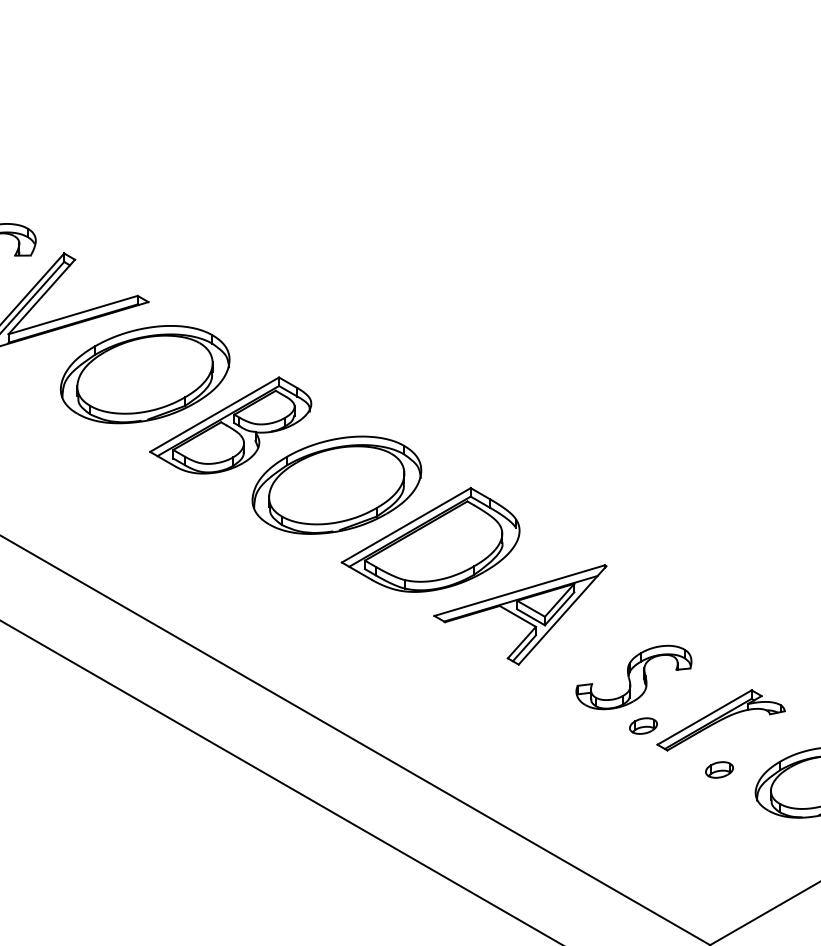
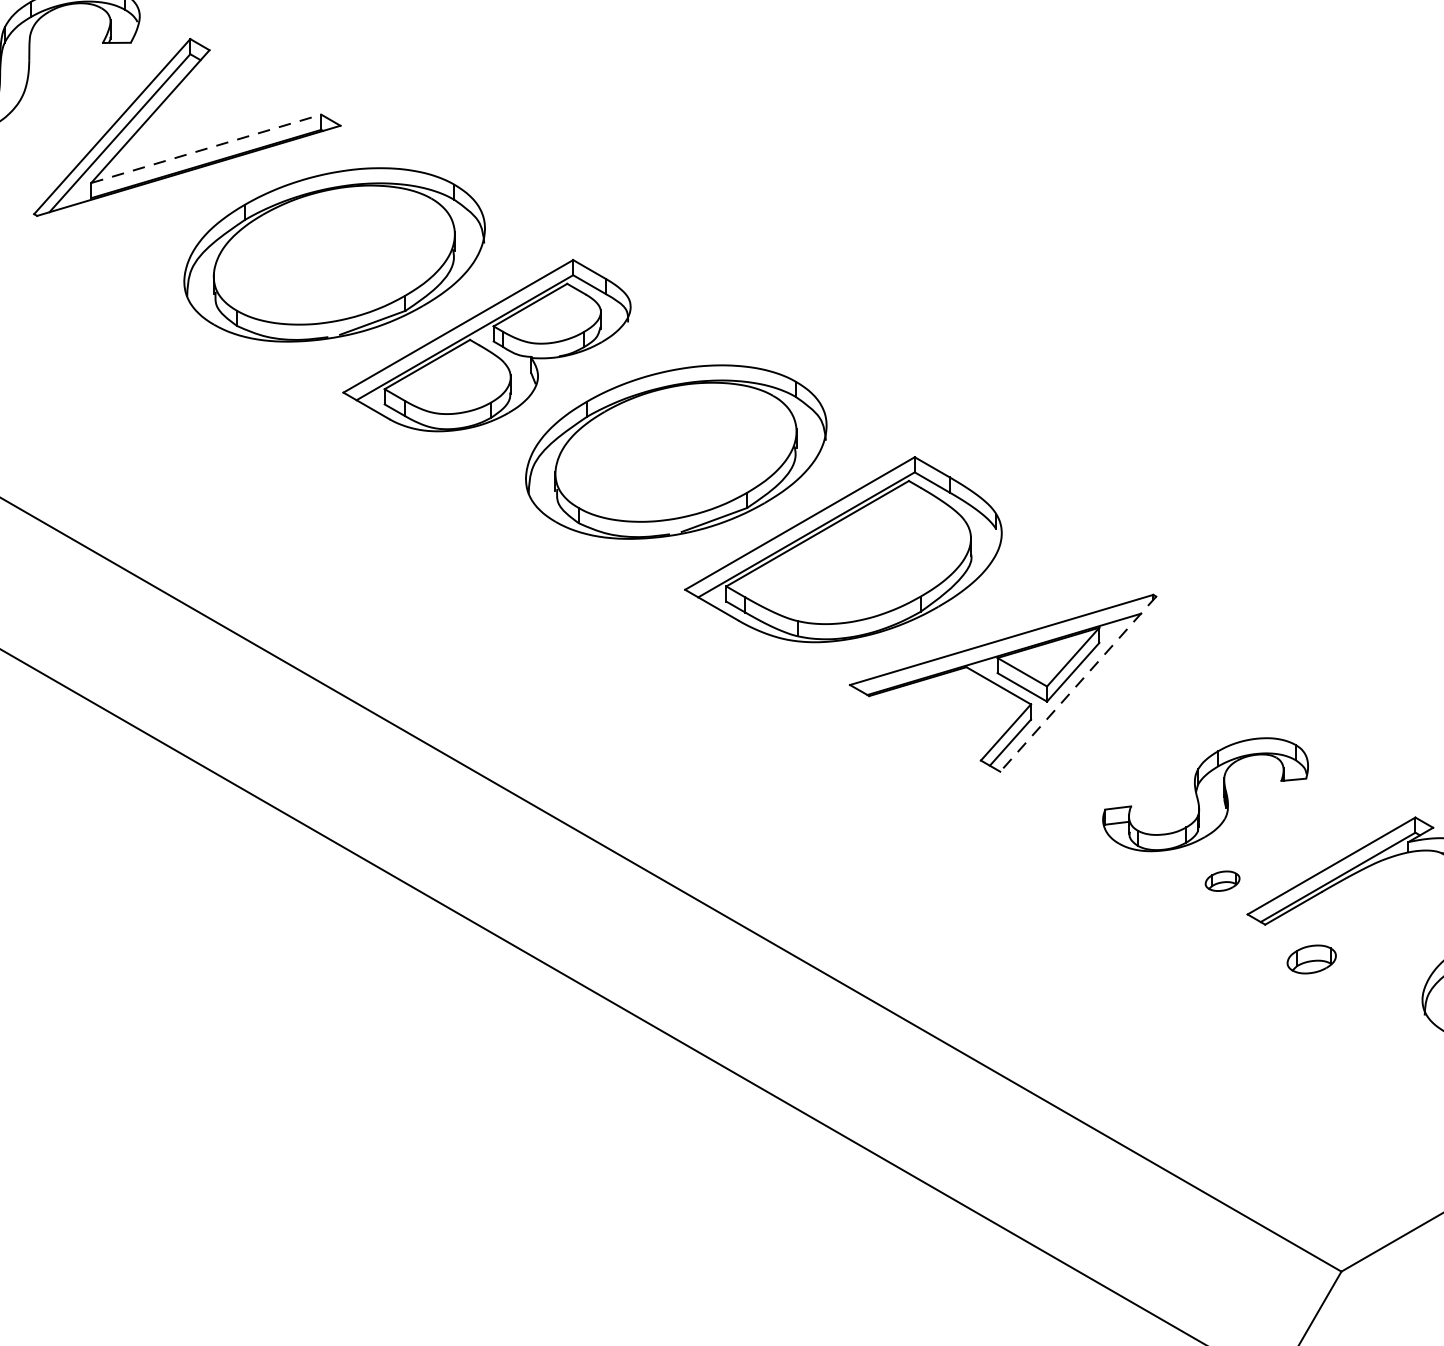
line: (73, 314) -> (206, 147), solid -> dashed
line: (562, 615) -> (1078, 684), solid -> dashed
part: (643, 725) -> (1222, 880), size x0.7
part: (719, 769) -> (1311, 958), moved

